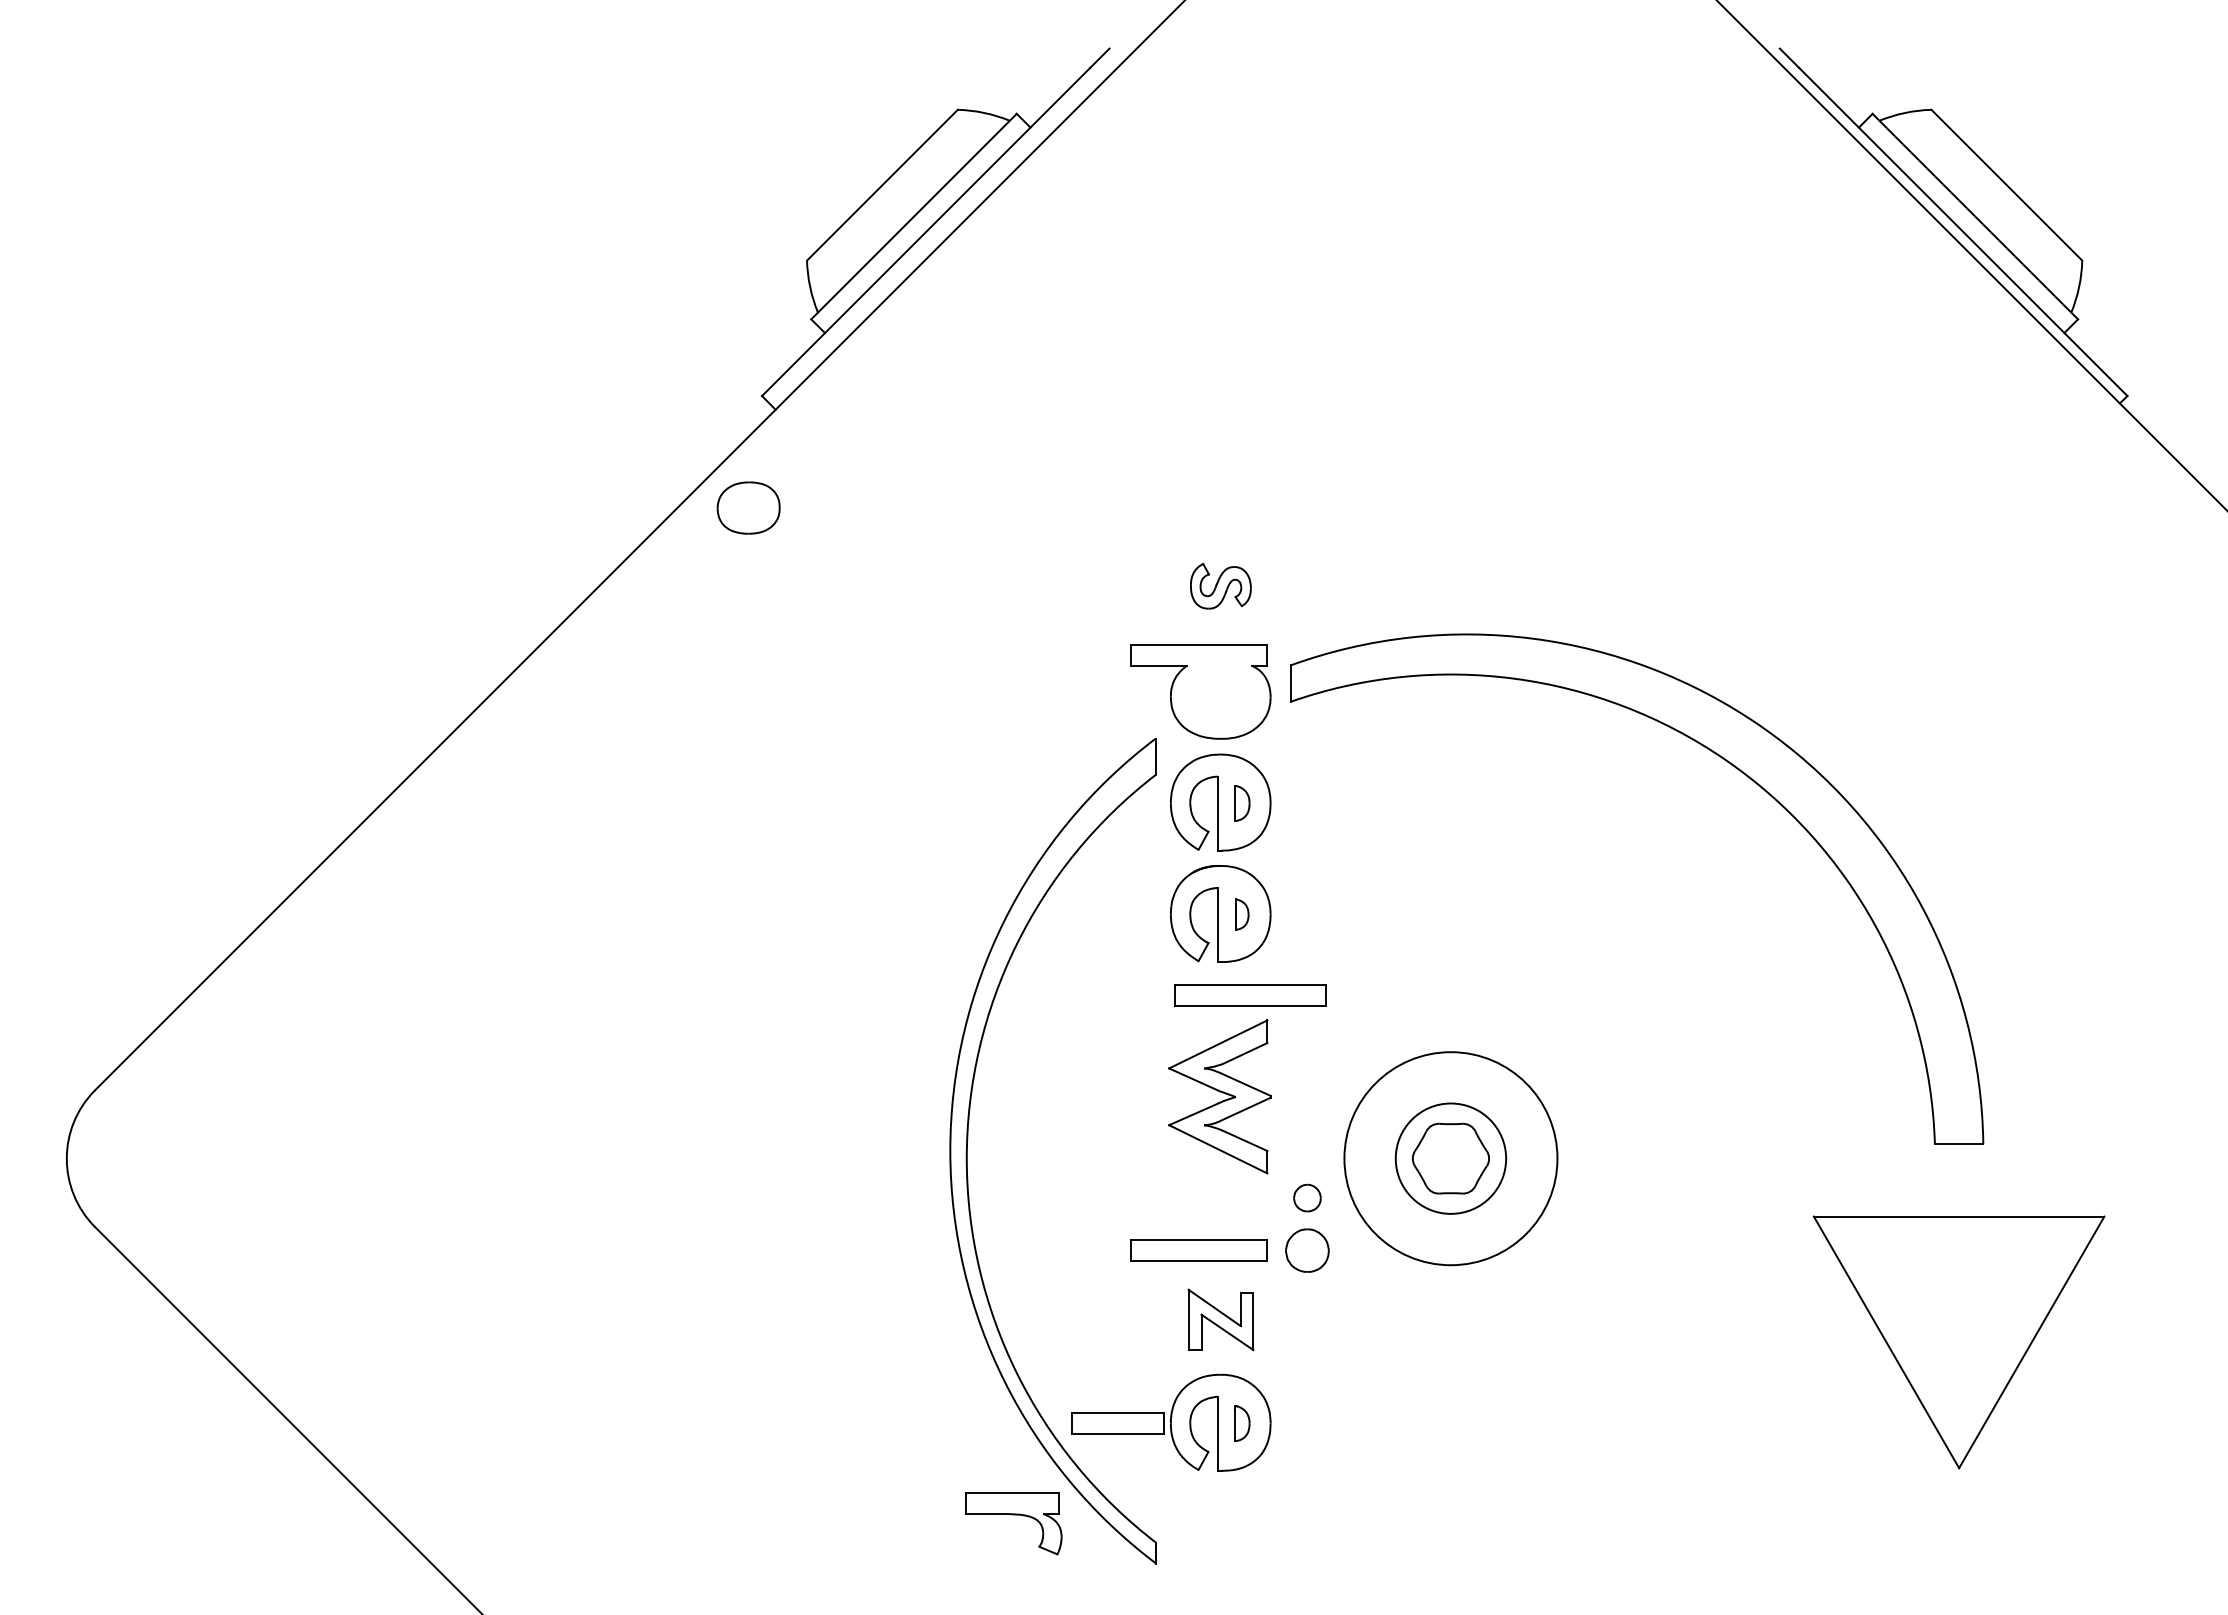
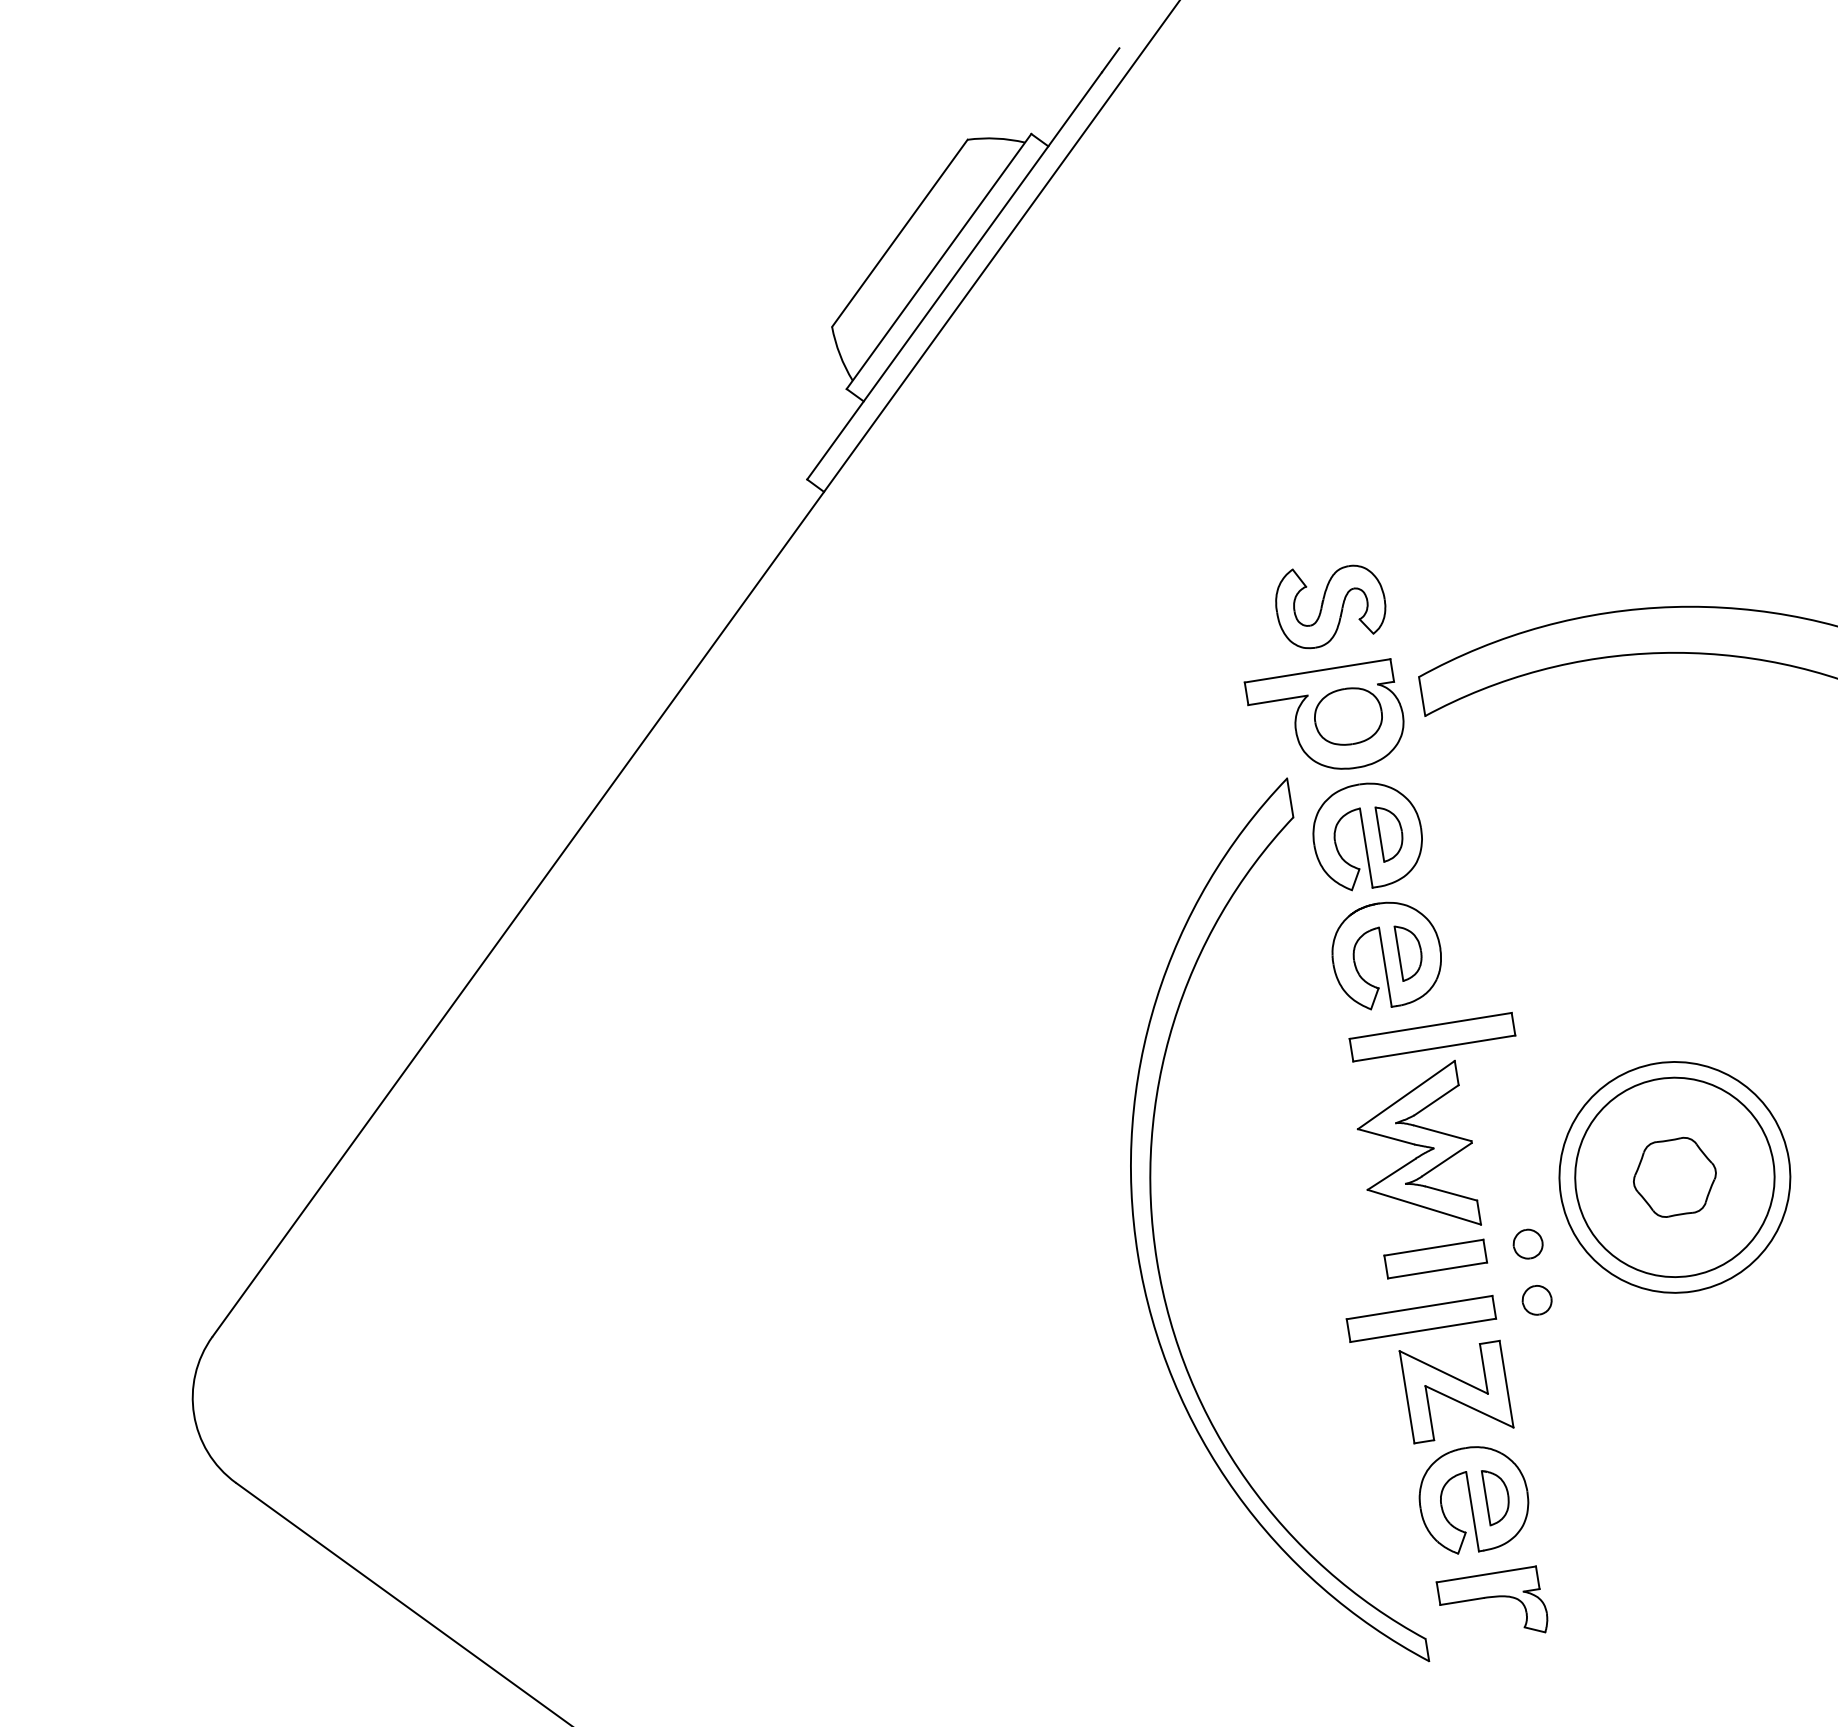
part: (748, 507) -> (1348, 716), moved
part: (1220, 586) -> (1330, 604), size x1.67
part: (1242, 803) -> (1391, 833), size x1.43
part: (1242, 914) -> (1410, 951), size x1.67
circle: (1450, 1158) -> (1674, 1177), size x1.67
part: (1307, 1250) -> (1537, 1300), size x0.62
part: (1220, 1319) -> (1455, 1388), size x1.43
part: (1117, 1423) -> (1435, 1259), moved
part: (1242, 1423) -> (1497, 1496), size x1.43
part: (1013, 1515) -> (1491, 1598), moved

